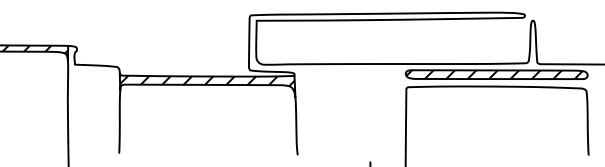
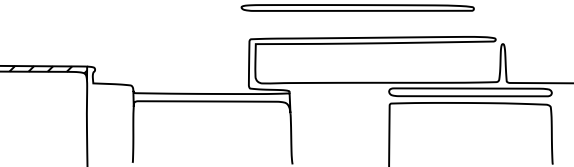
hatch: (494, 74) -> (468, 92), removed
hatch: (207, 80) -> (211, 97), removed

